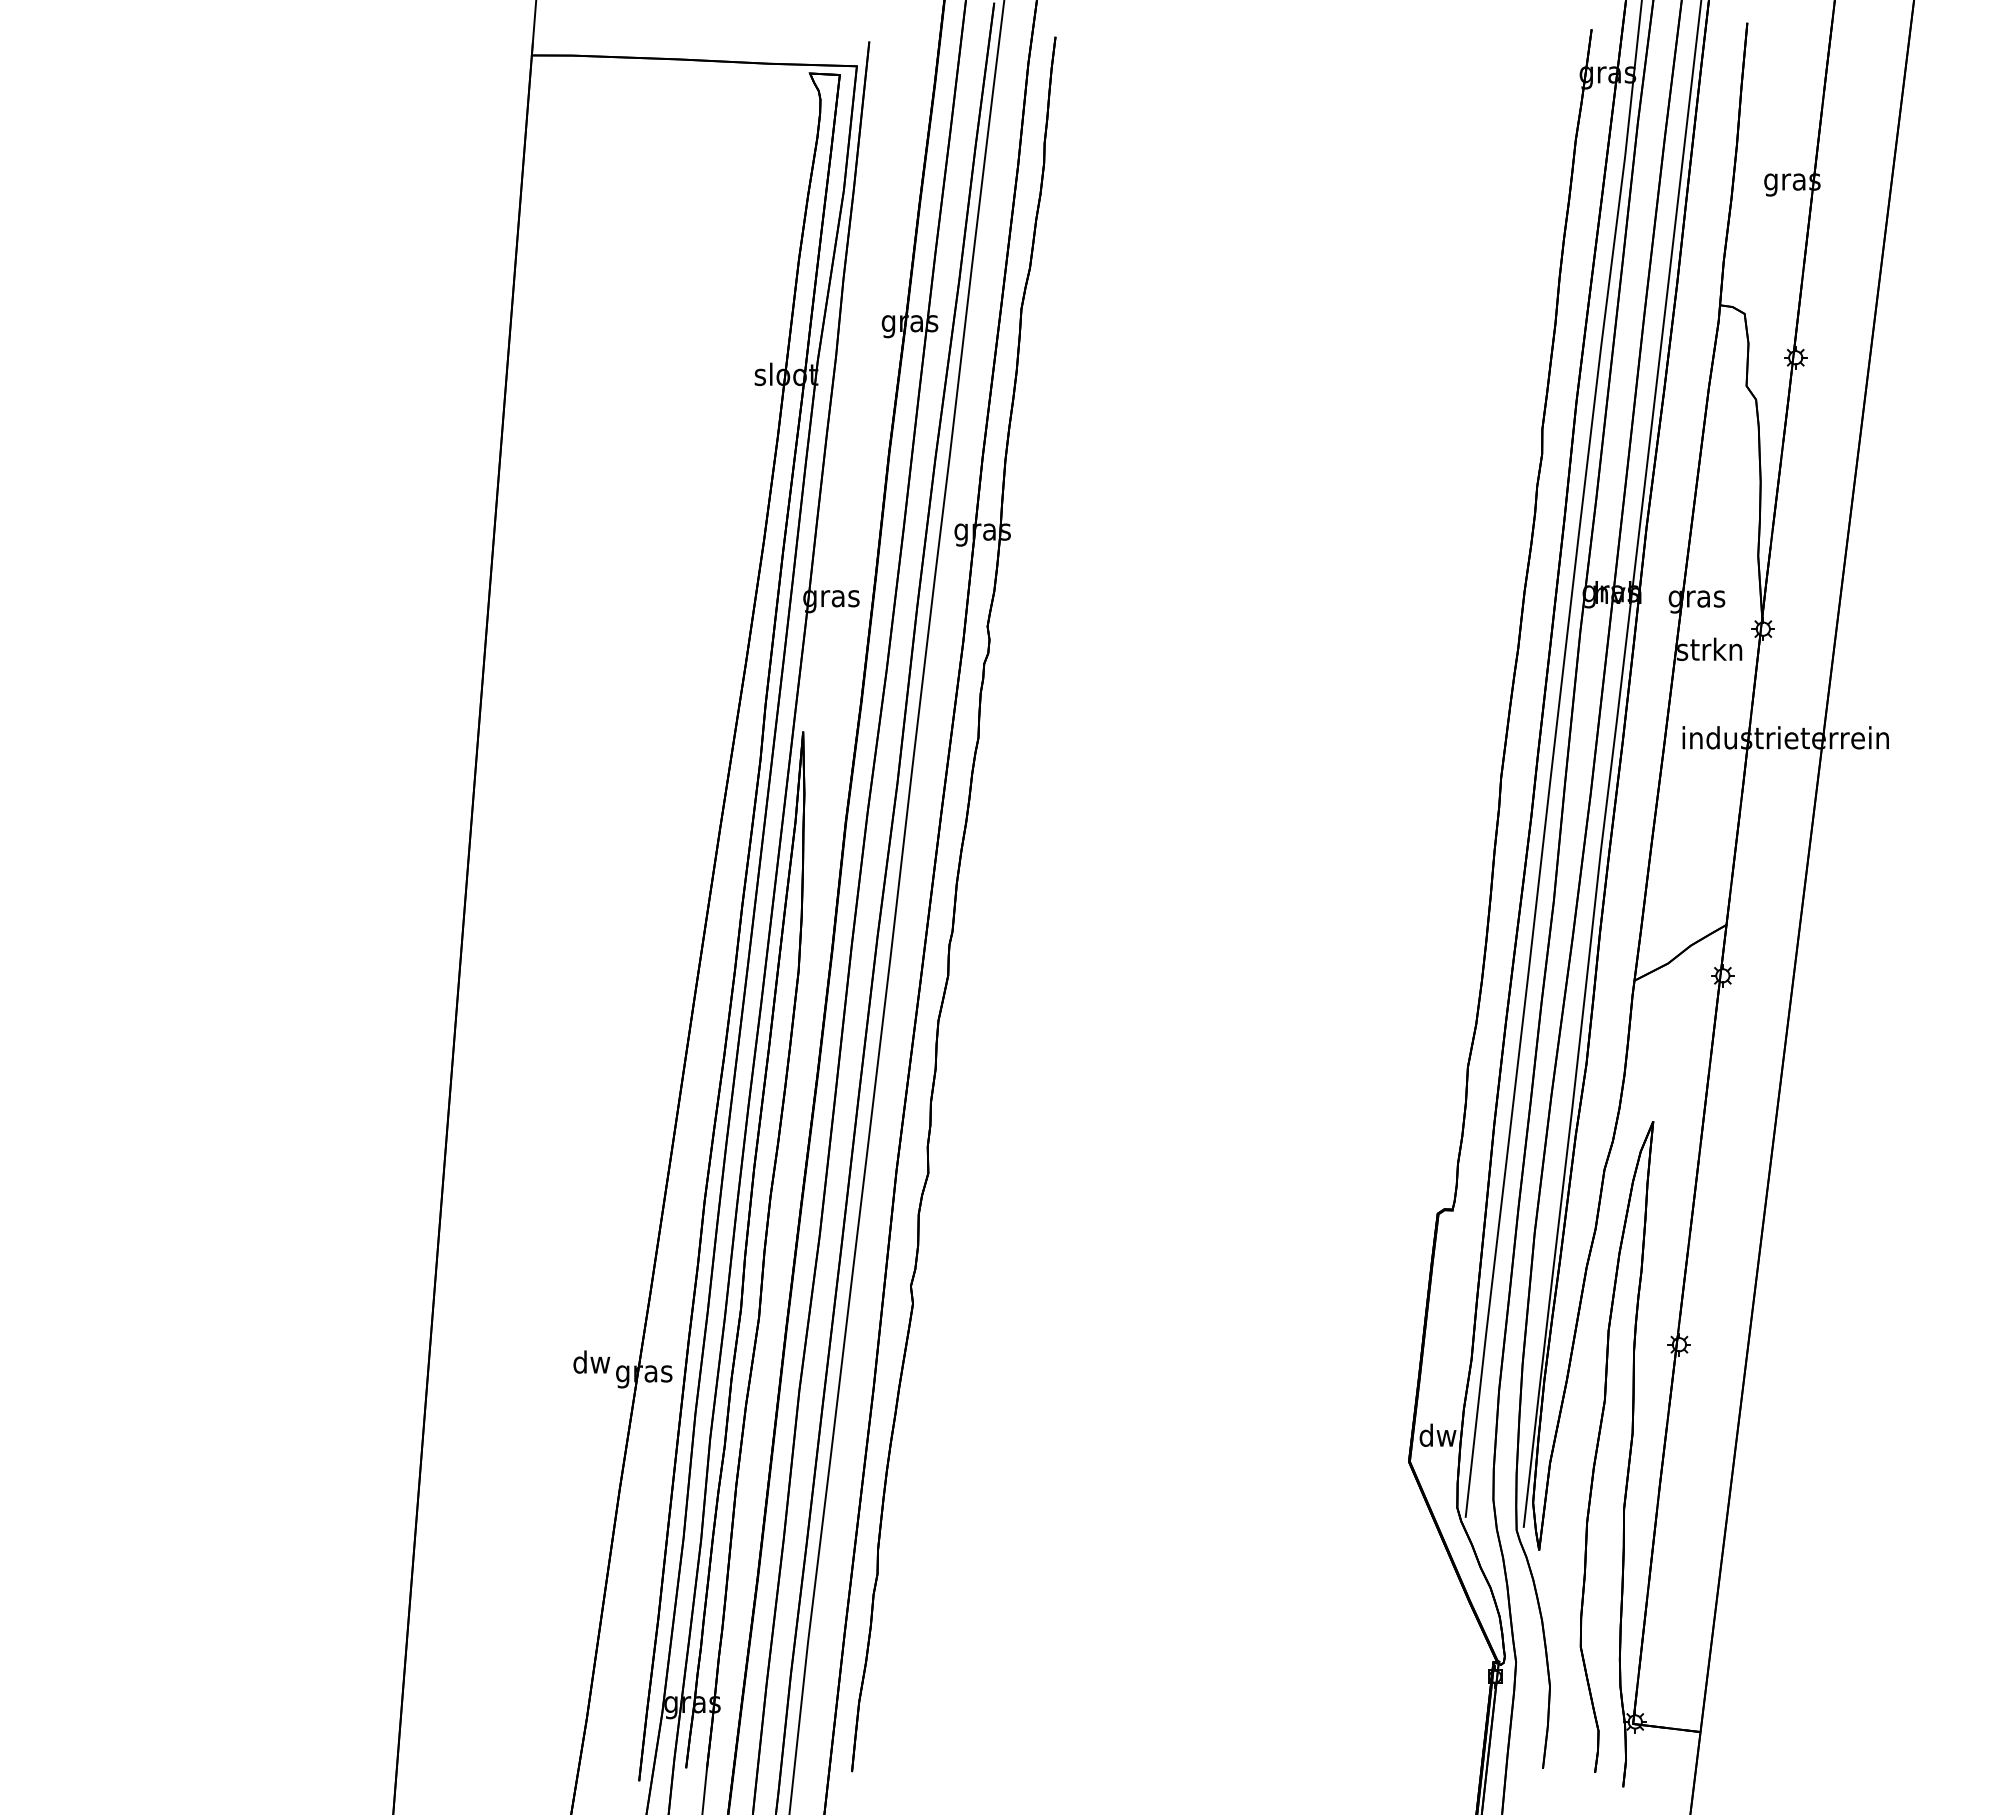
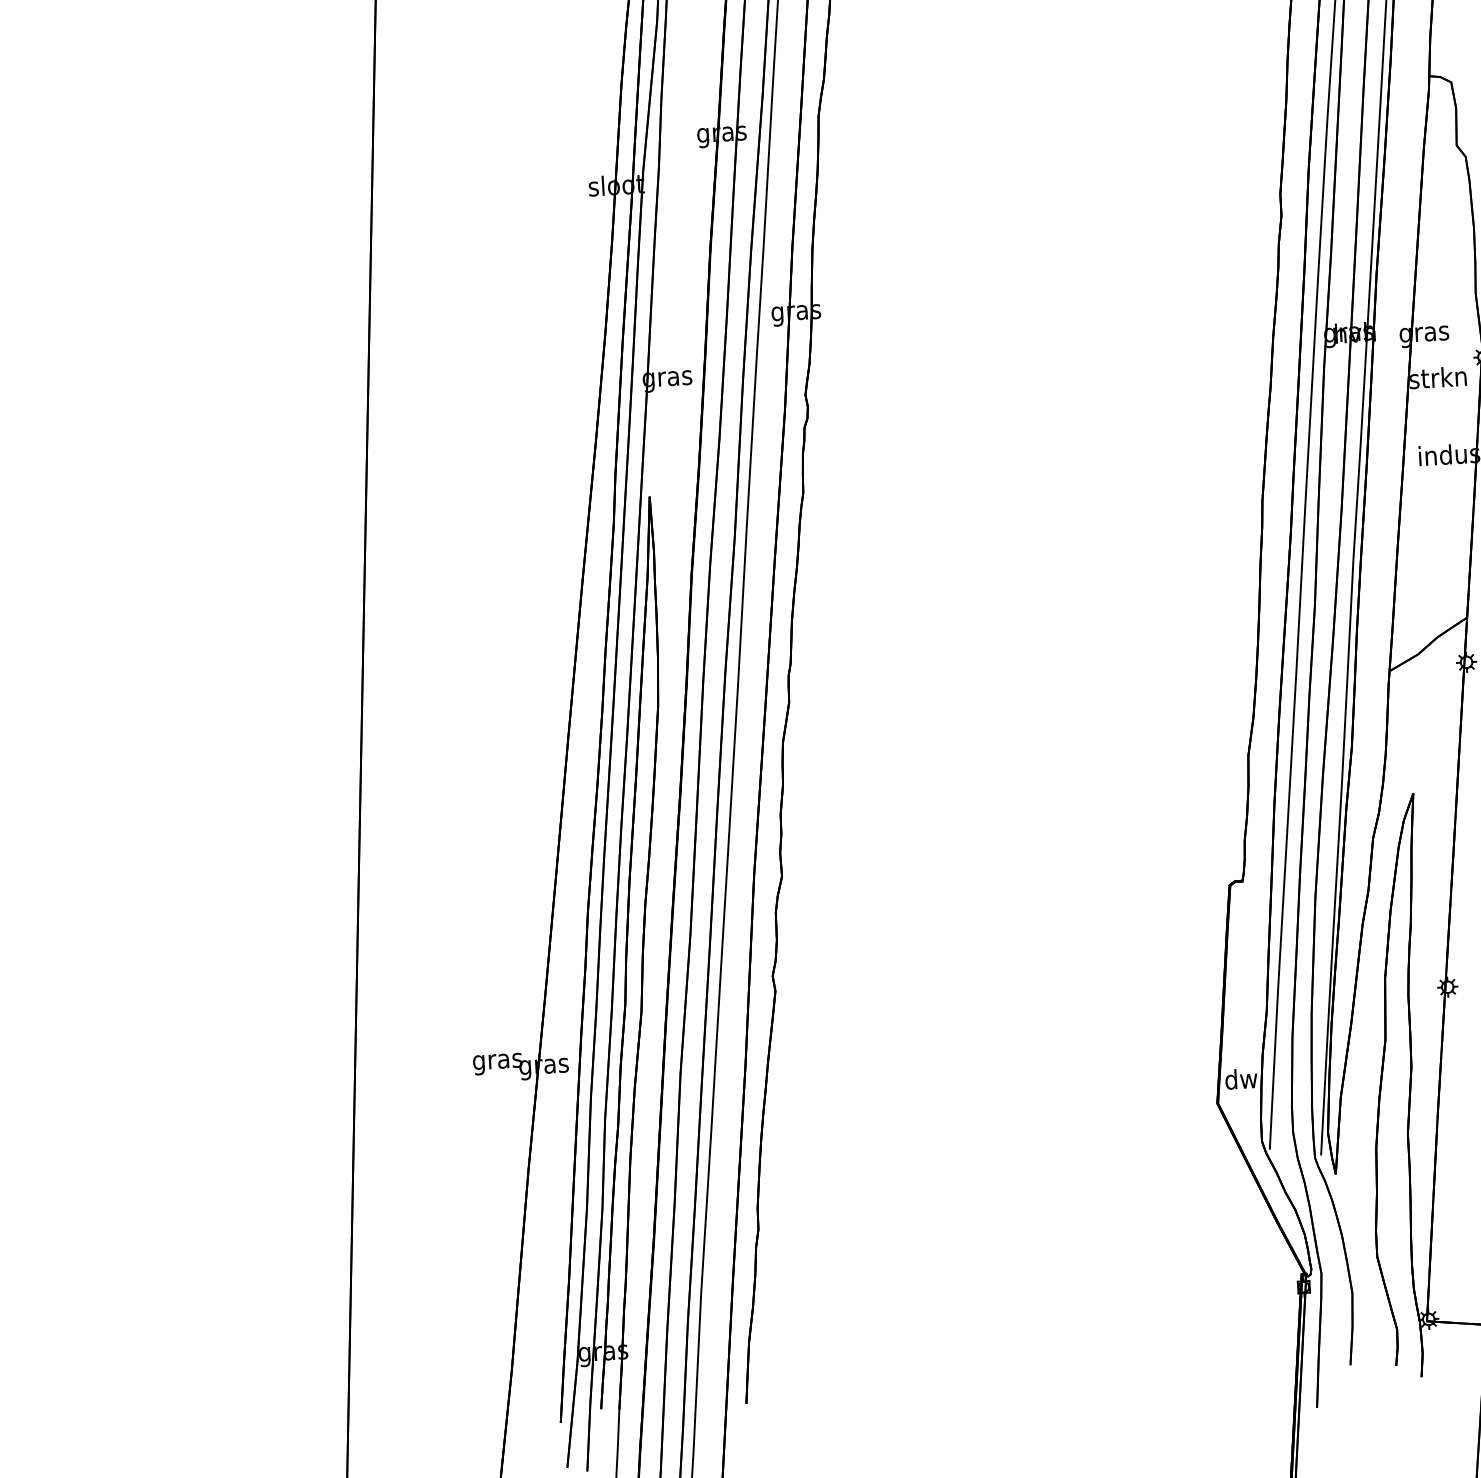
text: (591, 1364) -> (497, 1061), dw -> gras

